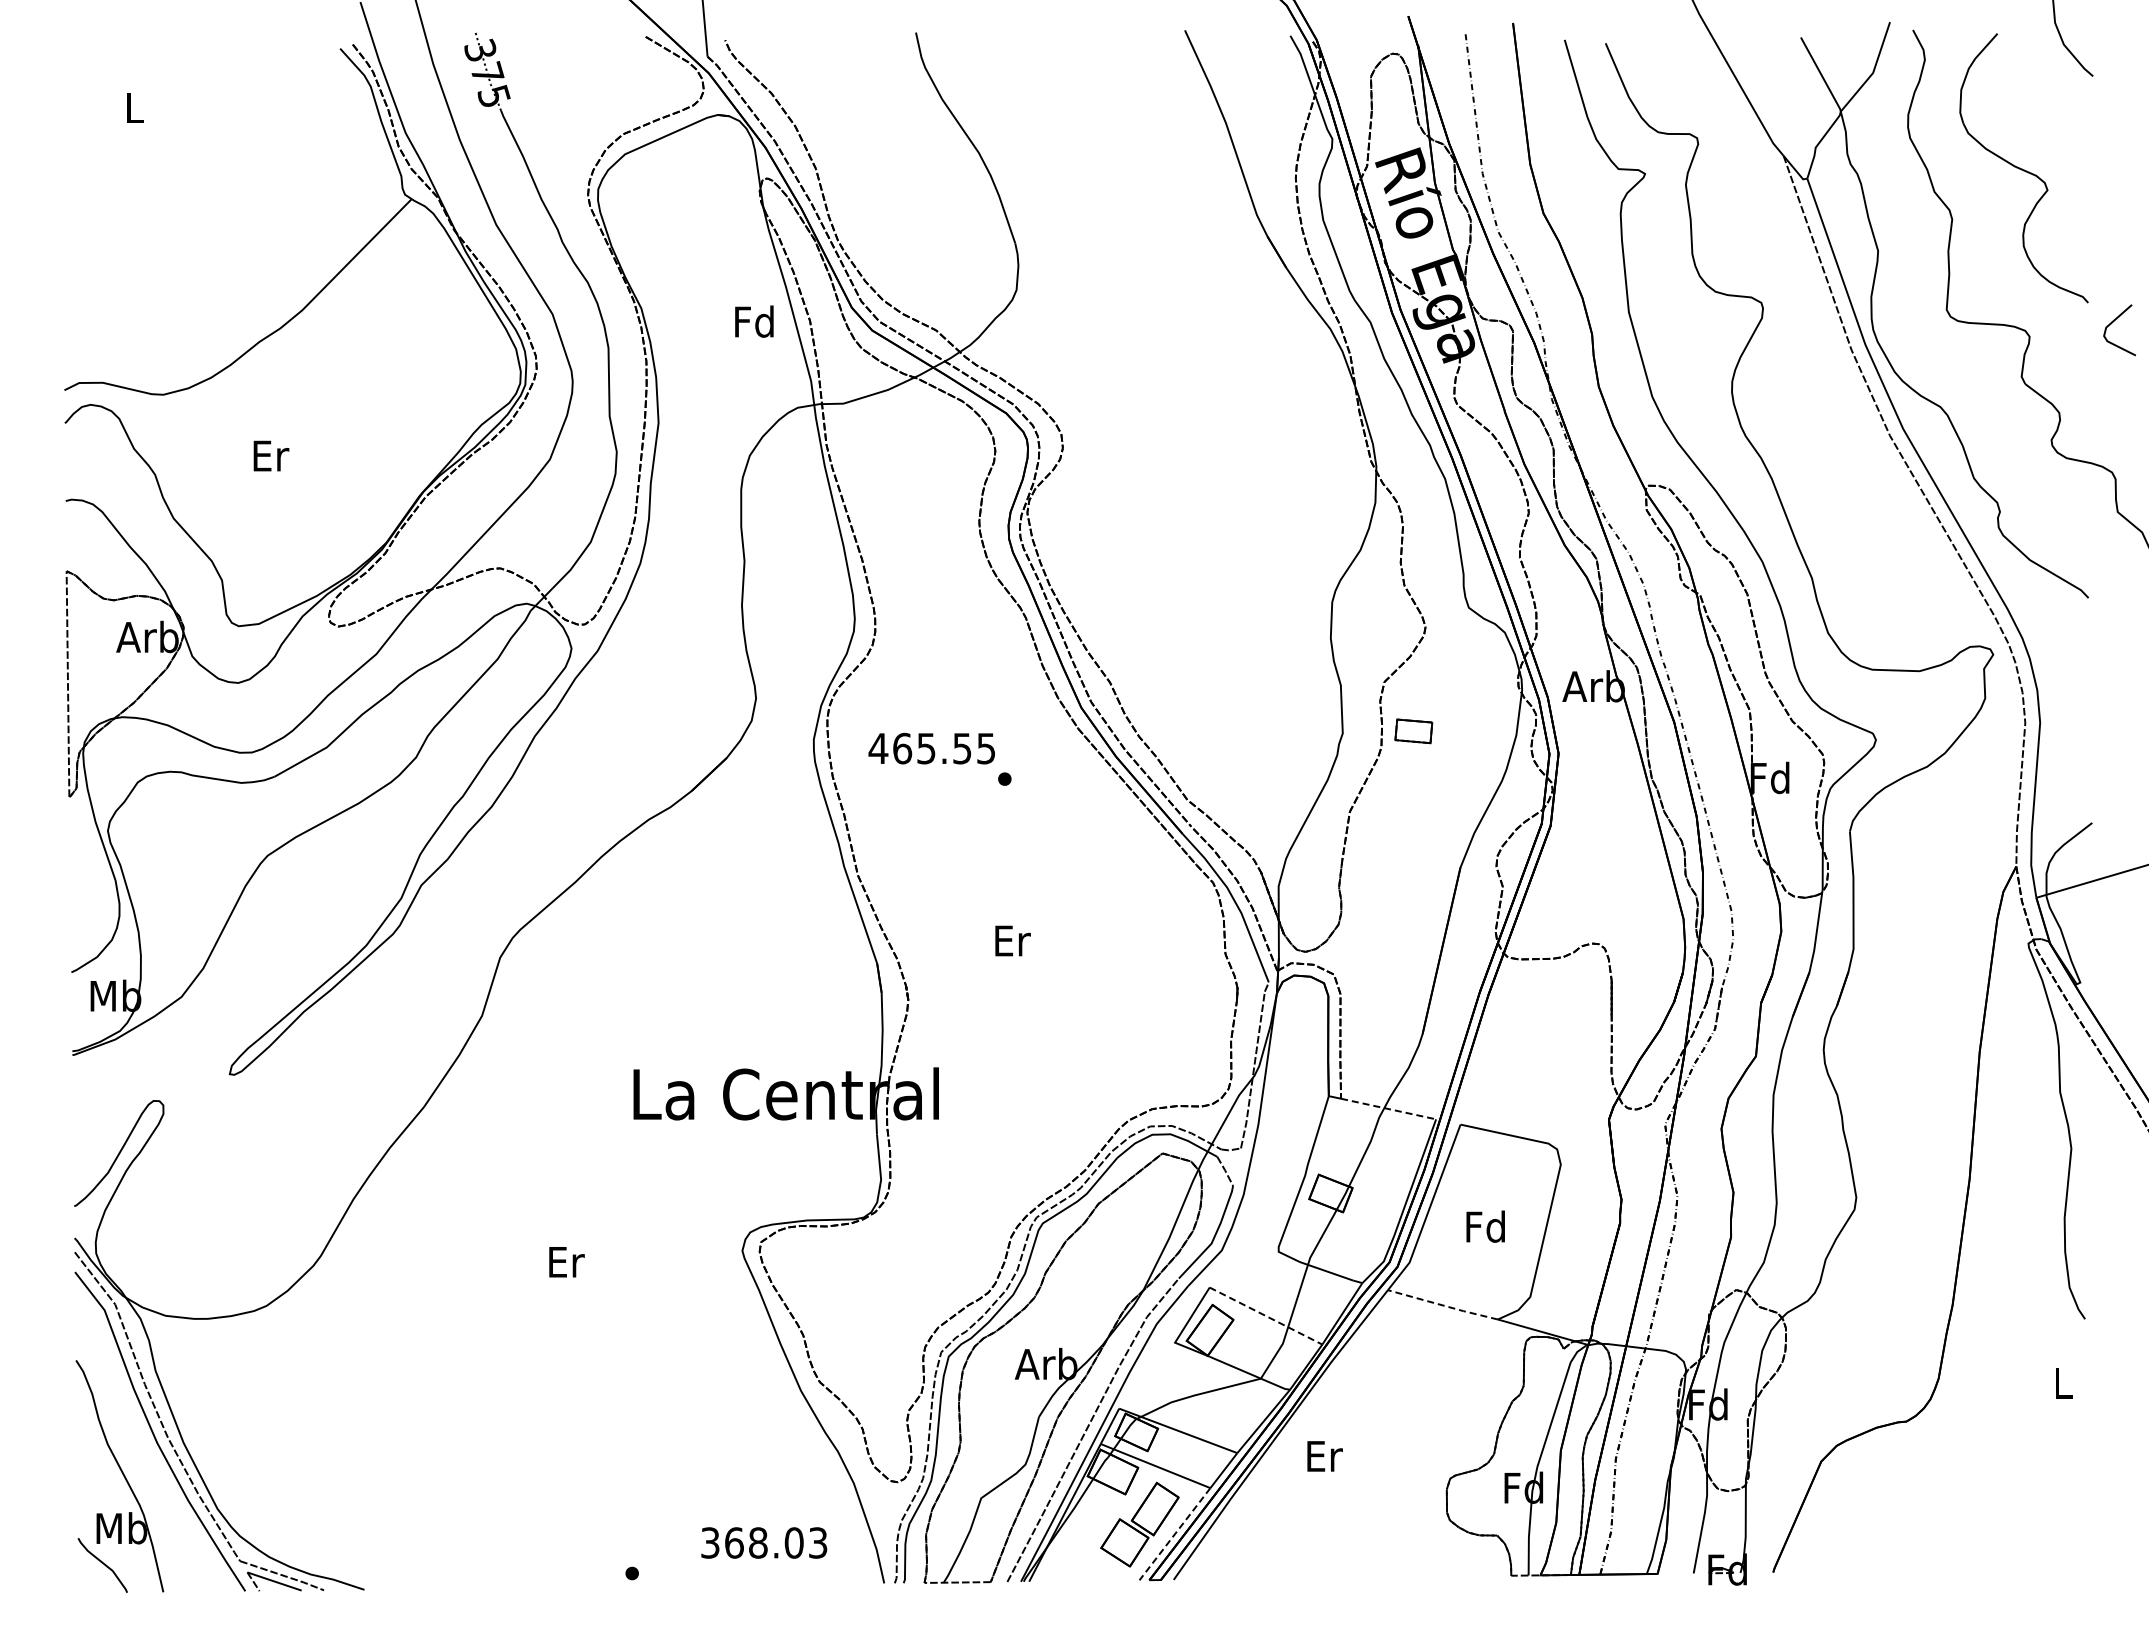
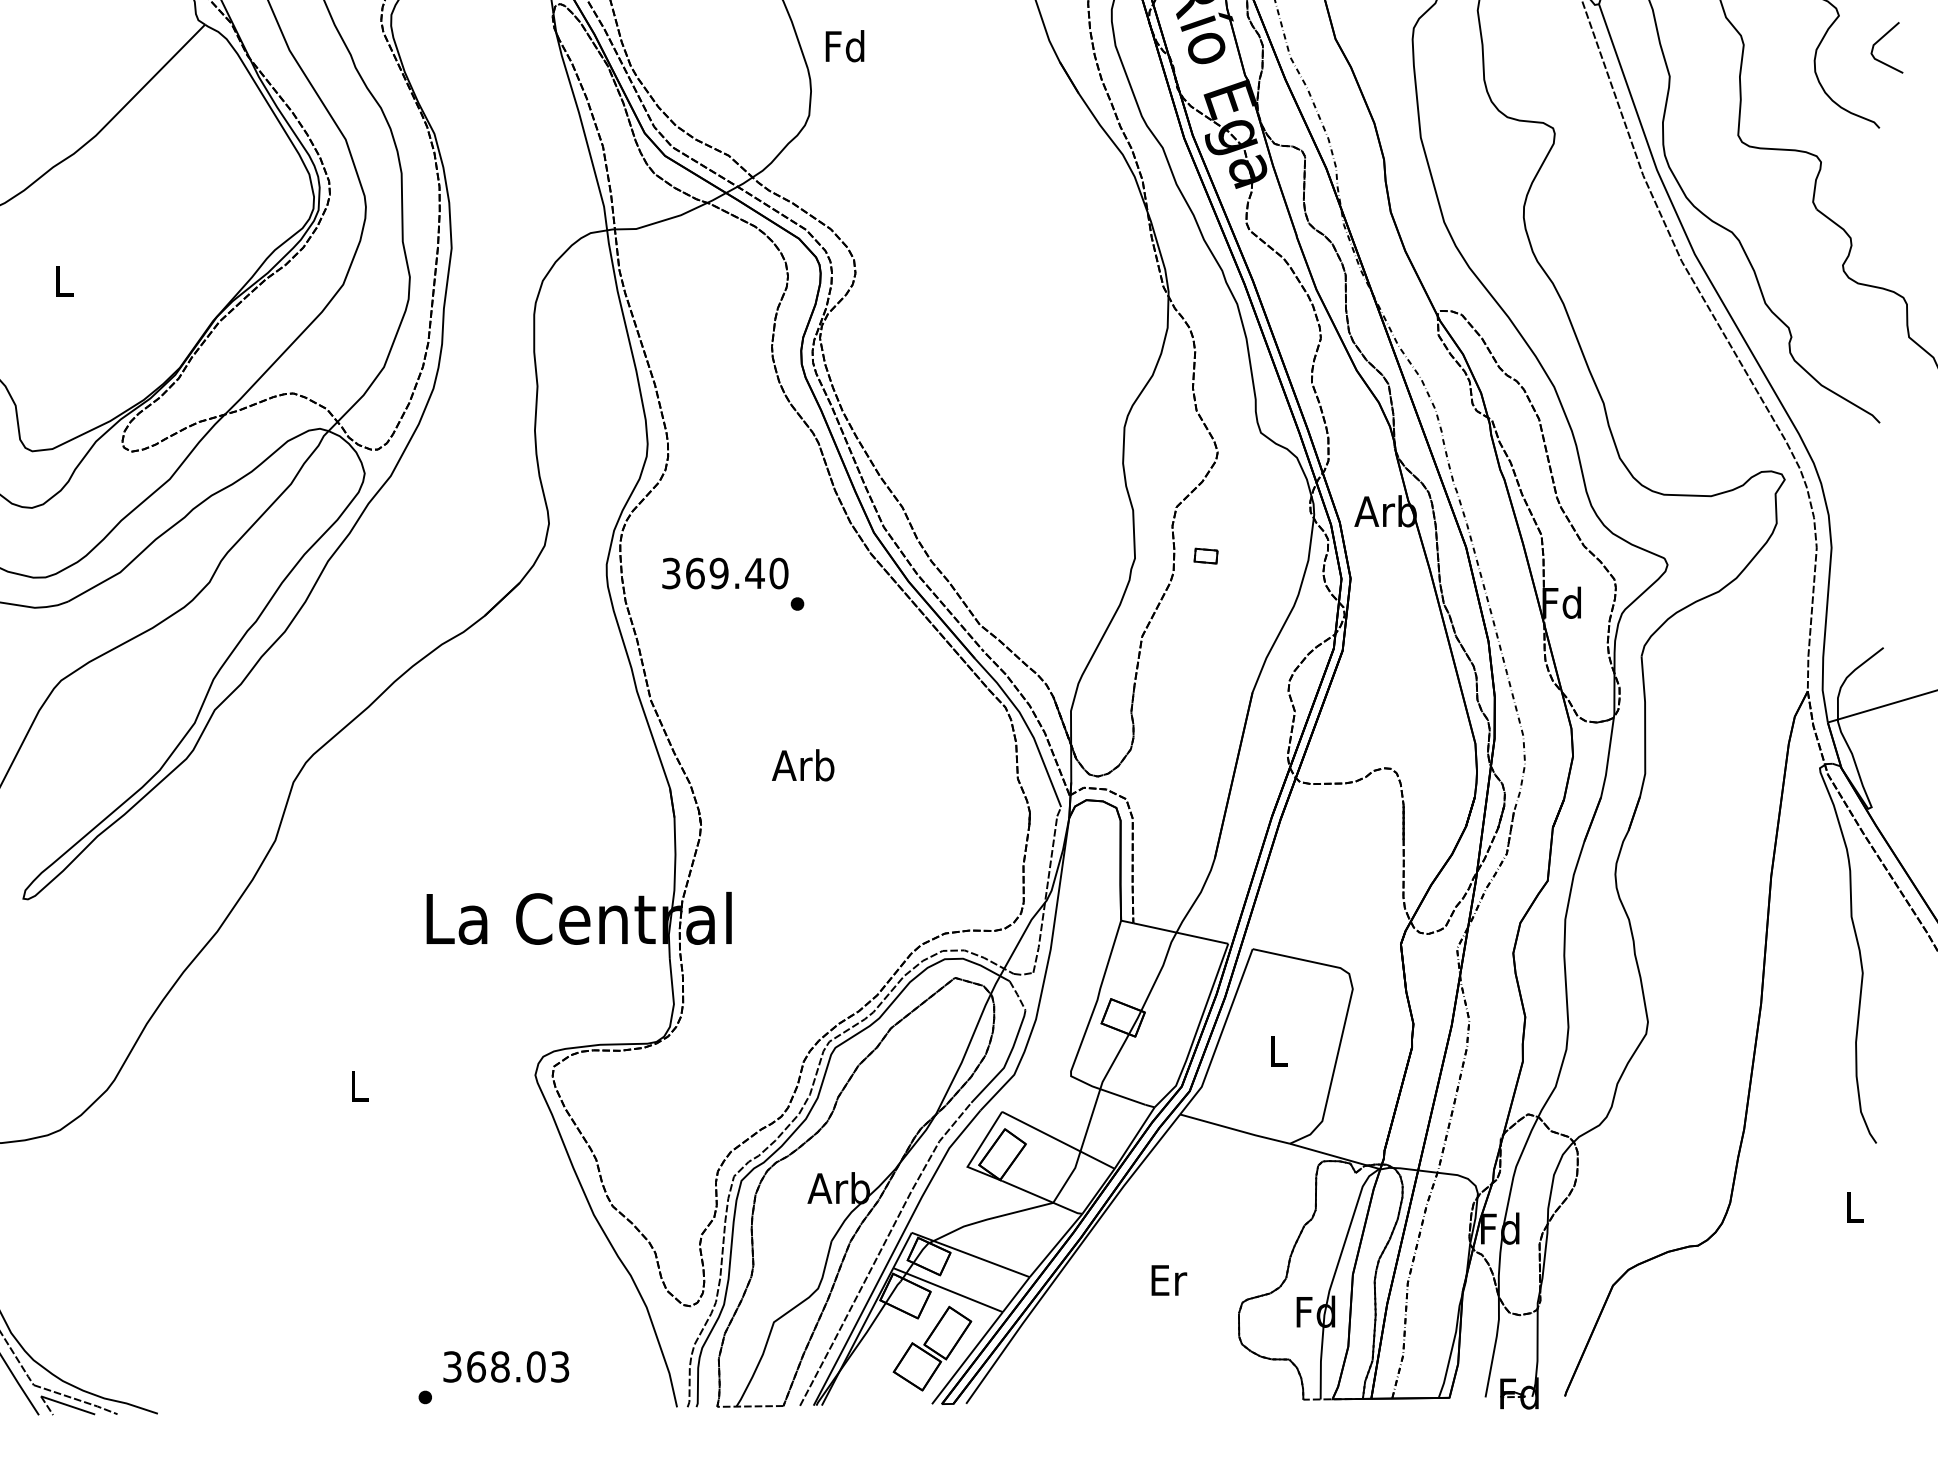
text: (754, 321) -> (845, 46), moved
line: (2112, 323) -> (1879, 41), moved
text: (271, 455) -> (65, 280), Er -> L
part: (1413, 730) -> (1205, 555), size x0.62
text: (931, 748) -> (724, 573), 465.55 -> 369.40
text: (1010, 940) -> (803, 765), Er -> Arb
line: (1388, 1109) -> (1180, 933), dashed -> solid
text: (1485, 1226) -> (1277, 1050), Fd -> L
text: (566, 1262) -> (359, 1086), Er -> L
line: (1443, 1305) -> (1235, 1129), dashed -> solid
line: (1266, 1316) -> (1058, 1140), dashed -> solid
text: (1324, 1456) -> (1168, 1280), moved
line: (1174, 1534) -> (966, 1358), dashed -> solid
text: (764, 1542) -> (506, 1366), moved

